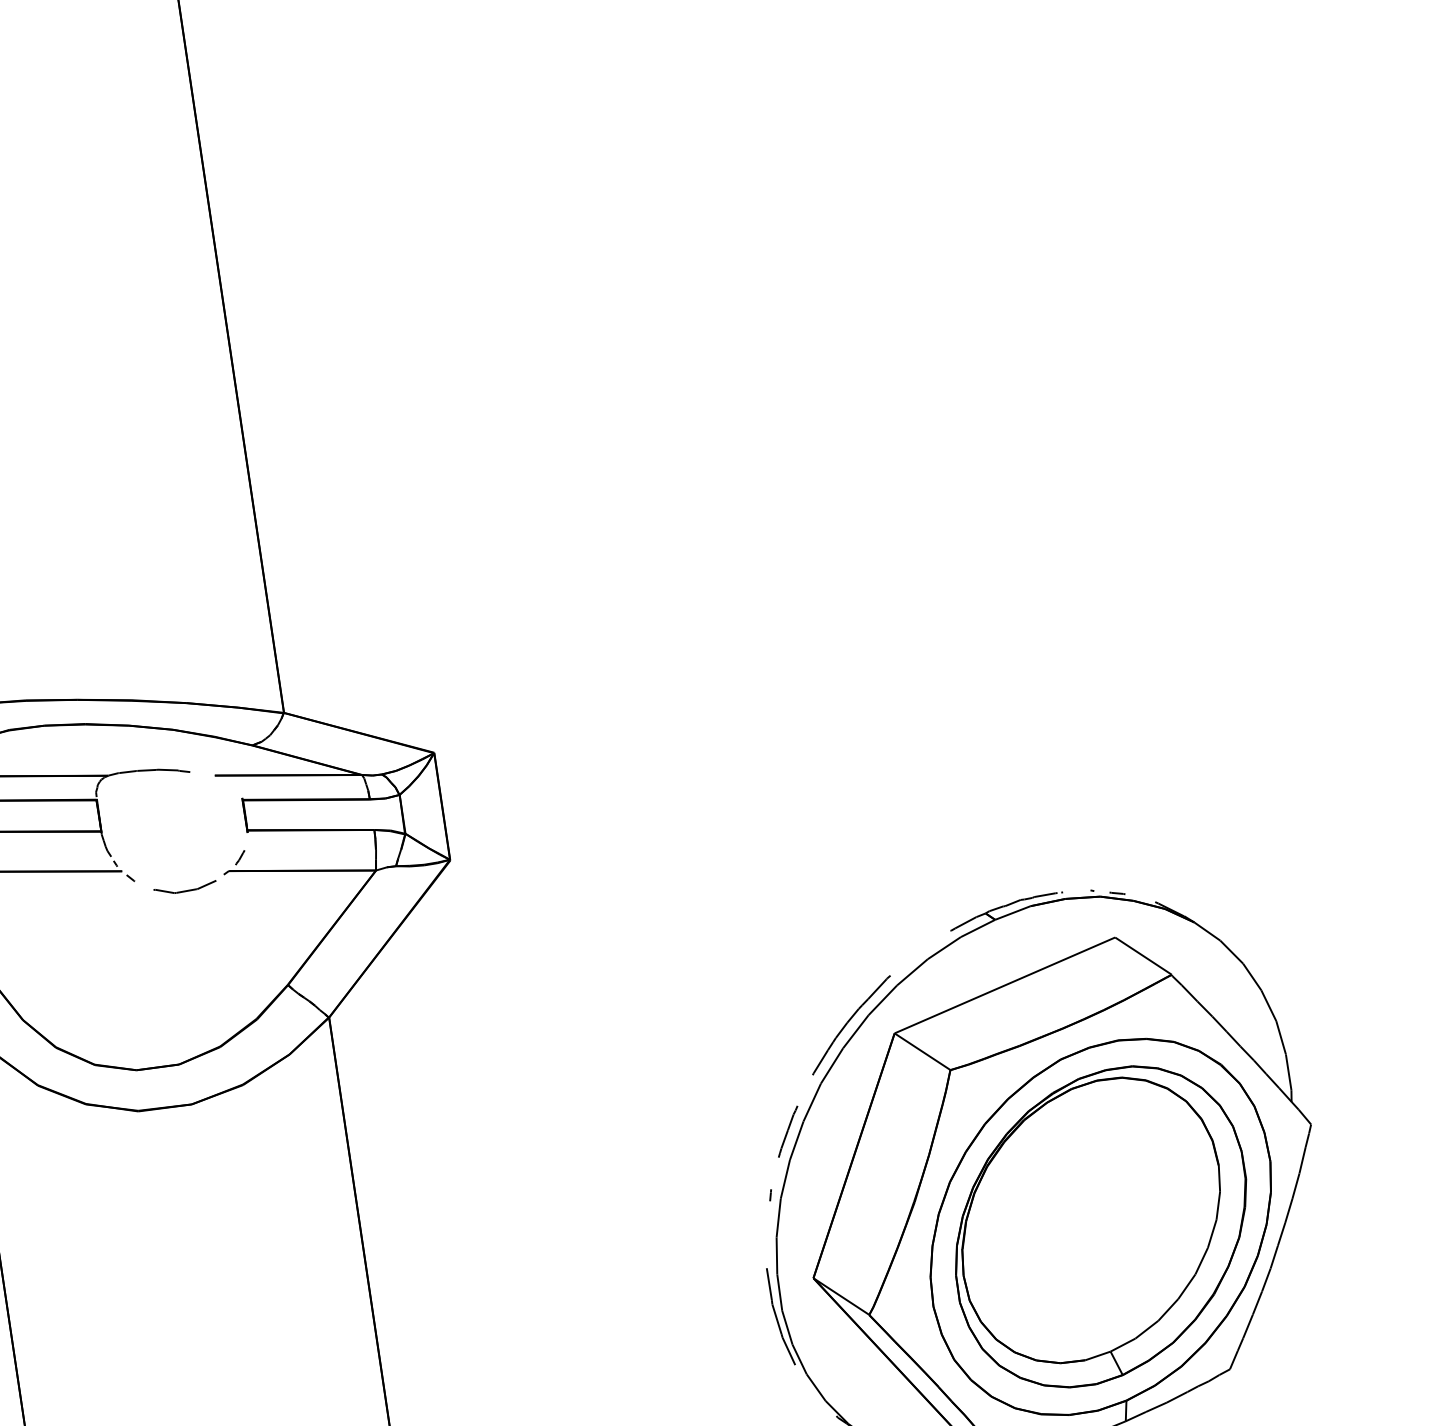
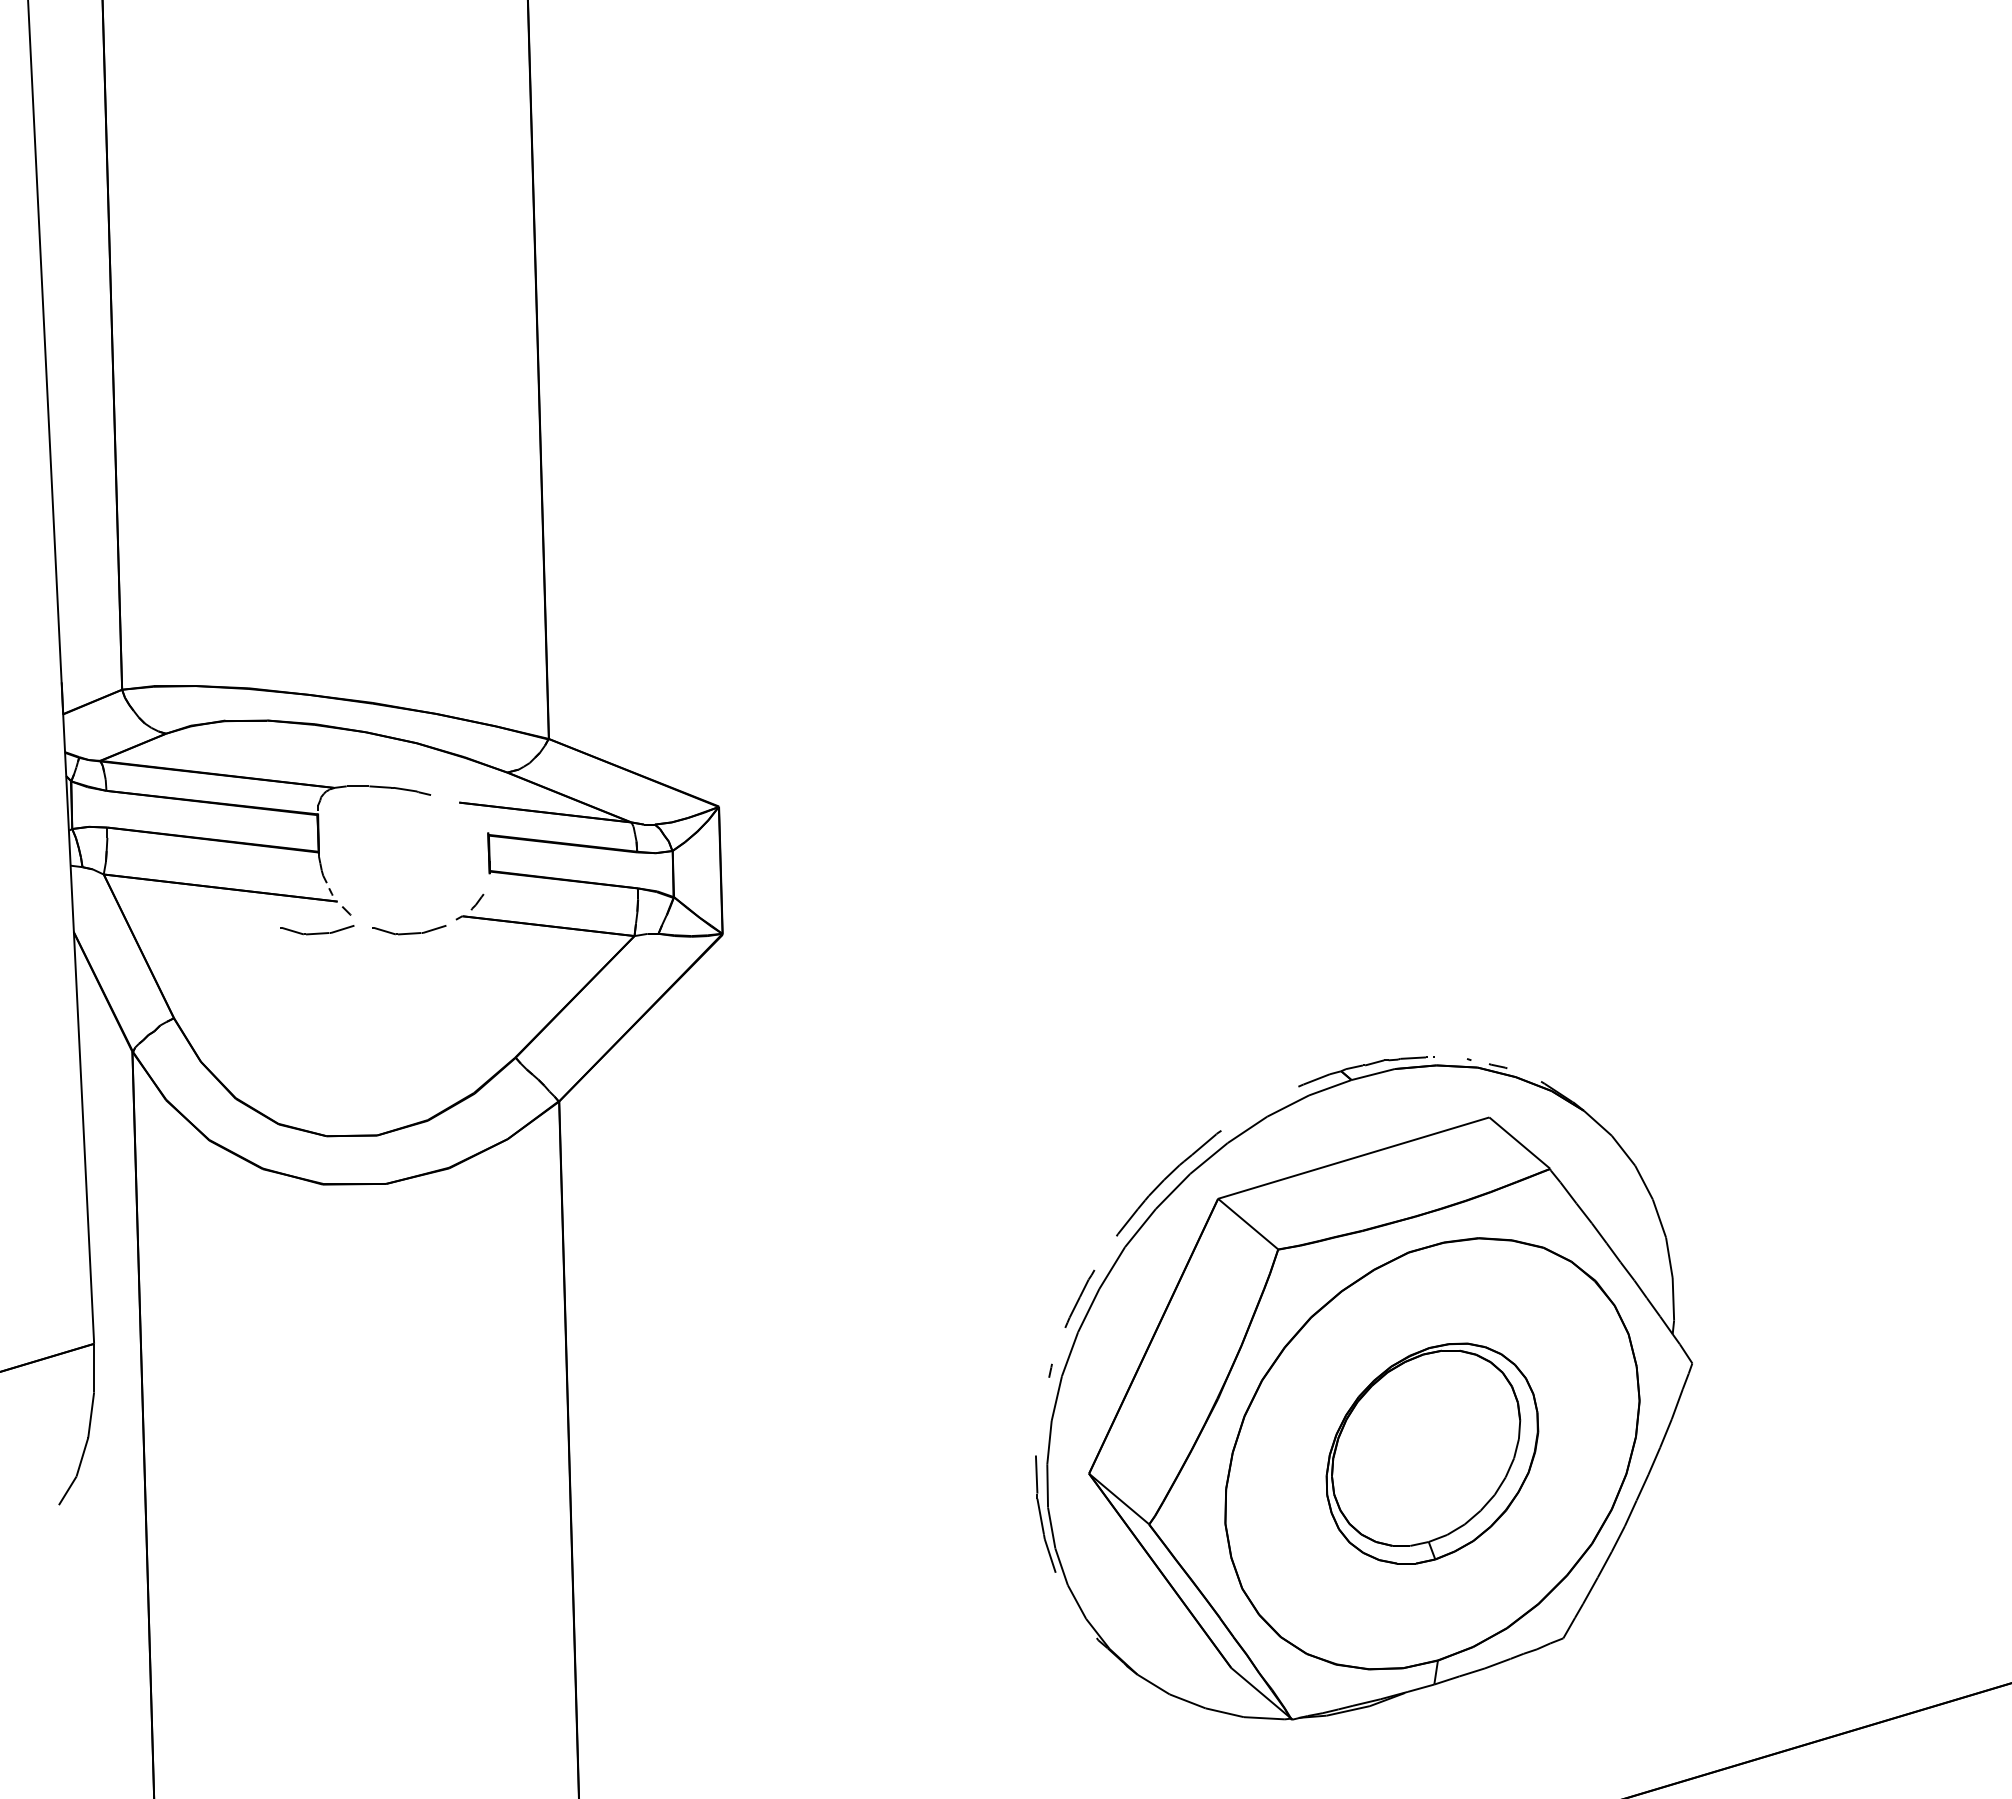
part: (108, 897) -> (317, 930), added
part: (1101, 1226) -> (1432, 1453), size x0.6

